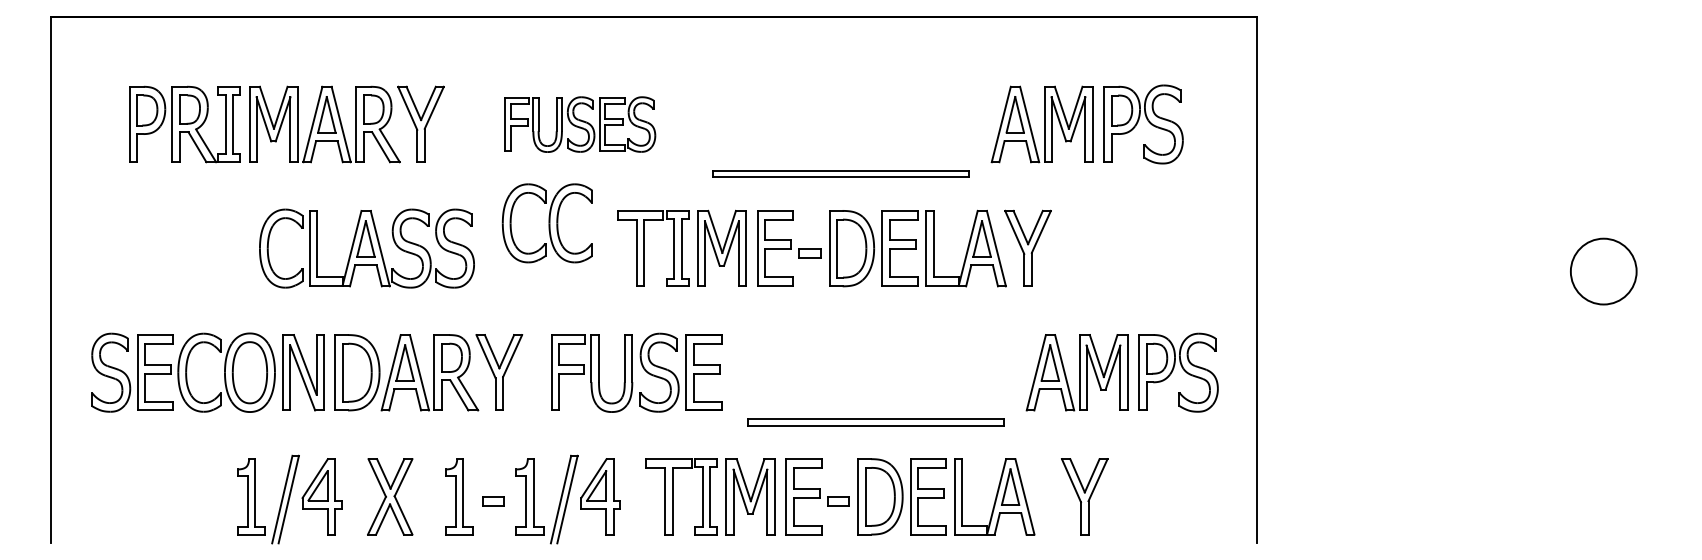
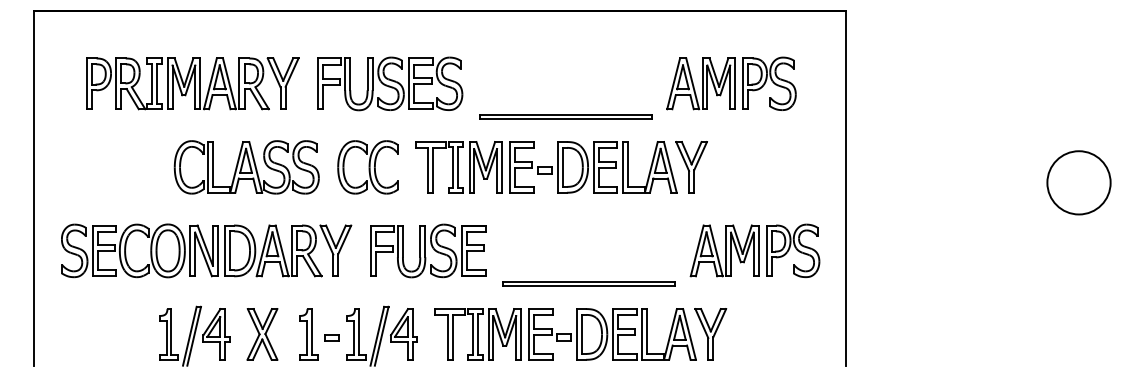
part: (580, 123) -> (390, 83), size x1.43
part: (546, 223) -> (367, 167), moved
circle: (1602, 271) -> (1078, 182), size x1.43
part: (1084, 496) -> (710, 334), moved

